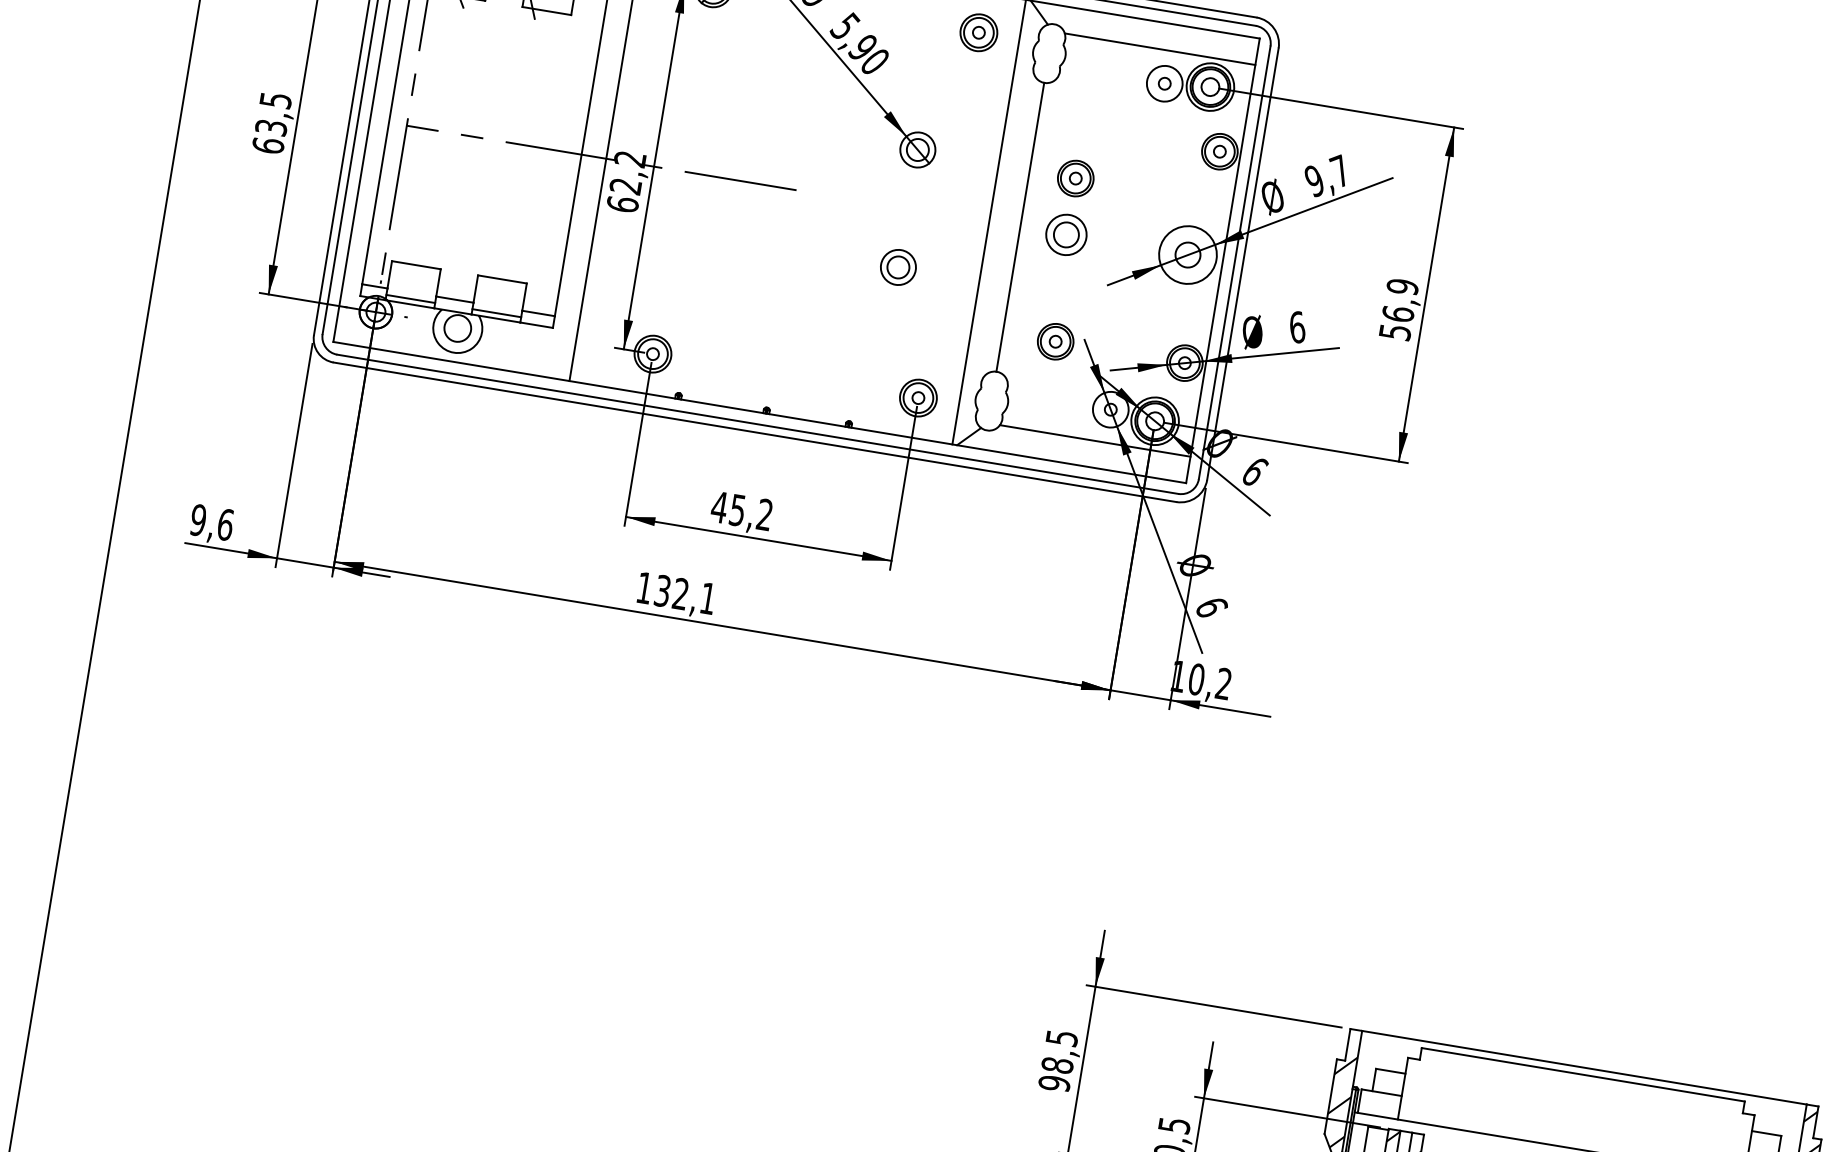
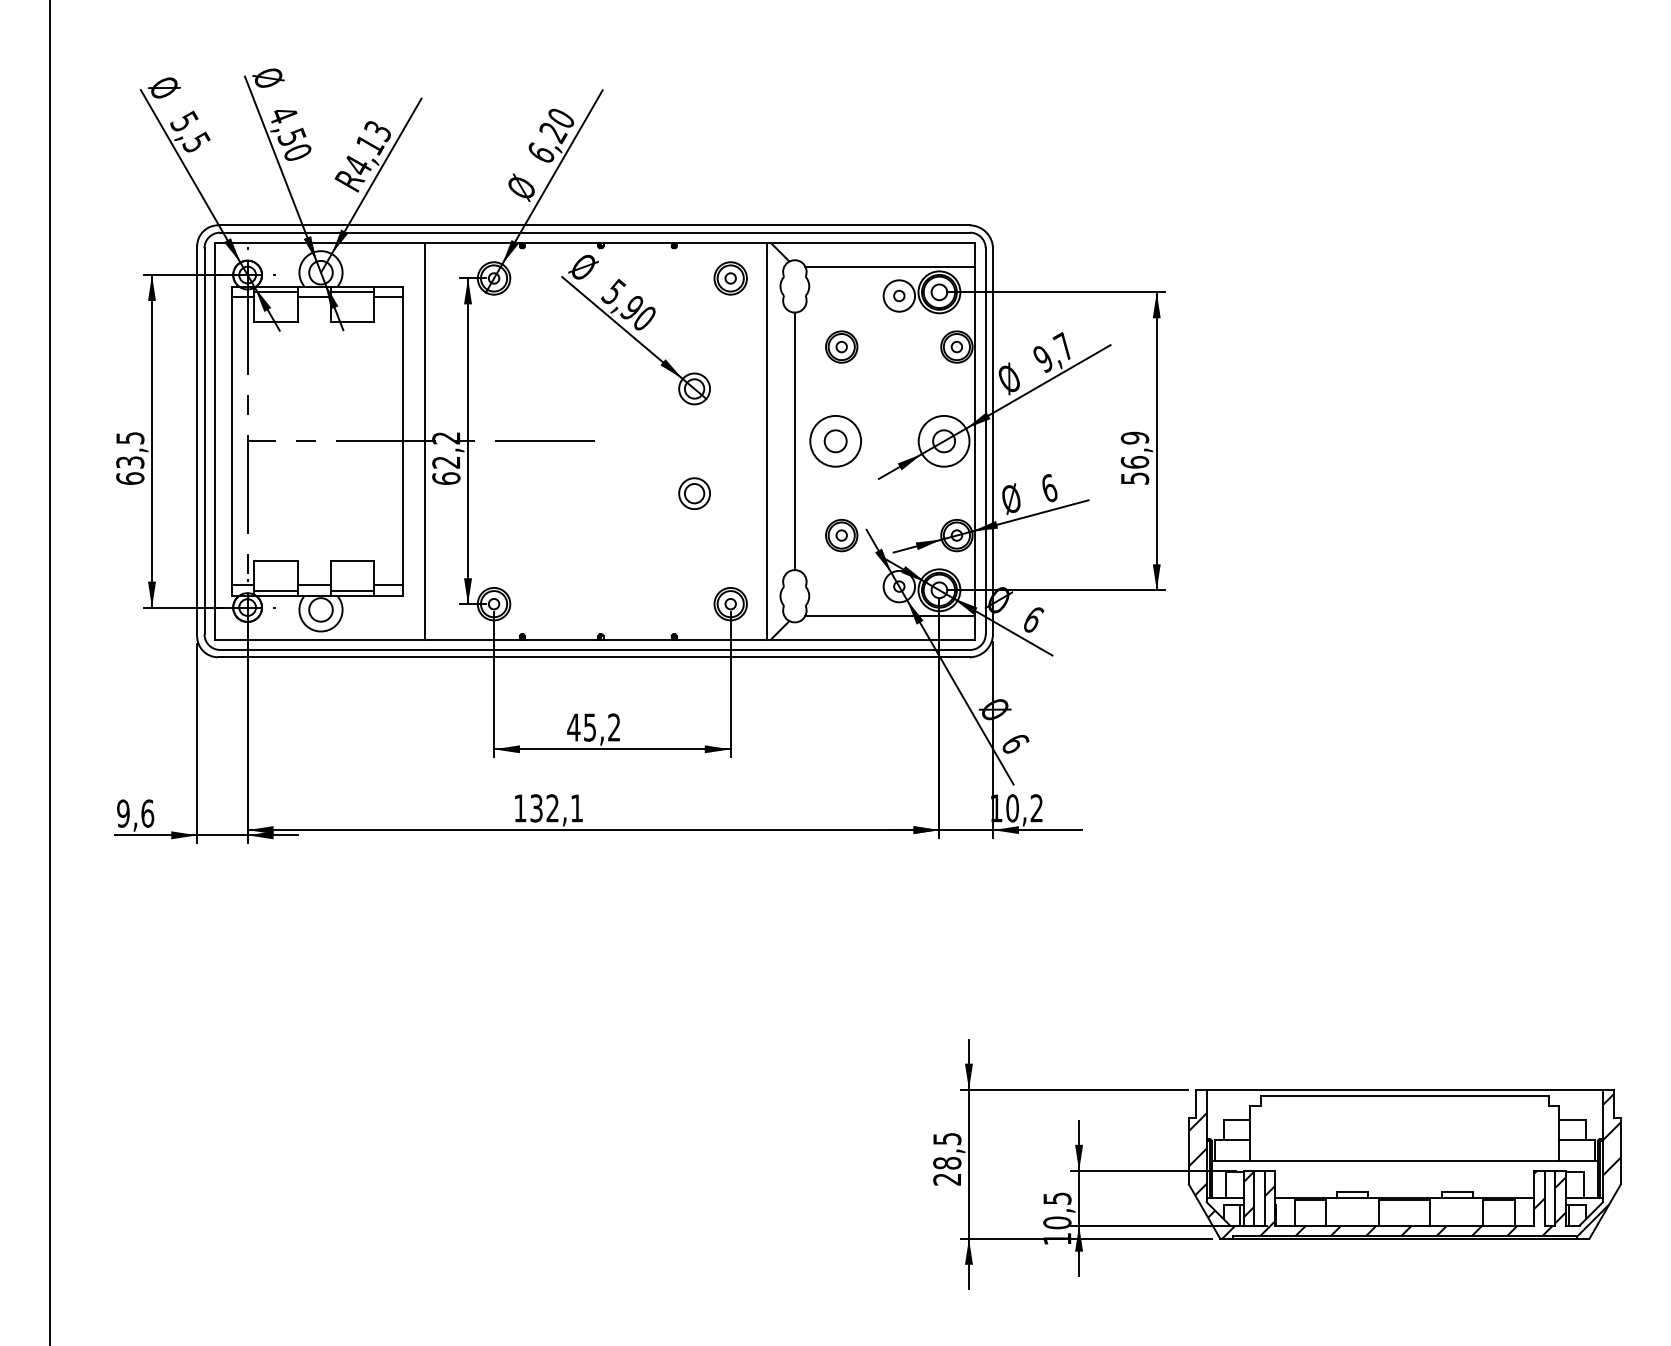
part: (1075, 177) -> (841, 346), moved
circle: (1066, 233) -> (835, 440), size x1.43
text: (1054, 1083) -> (947, 1179), 98,5 -> 28,5

